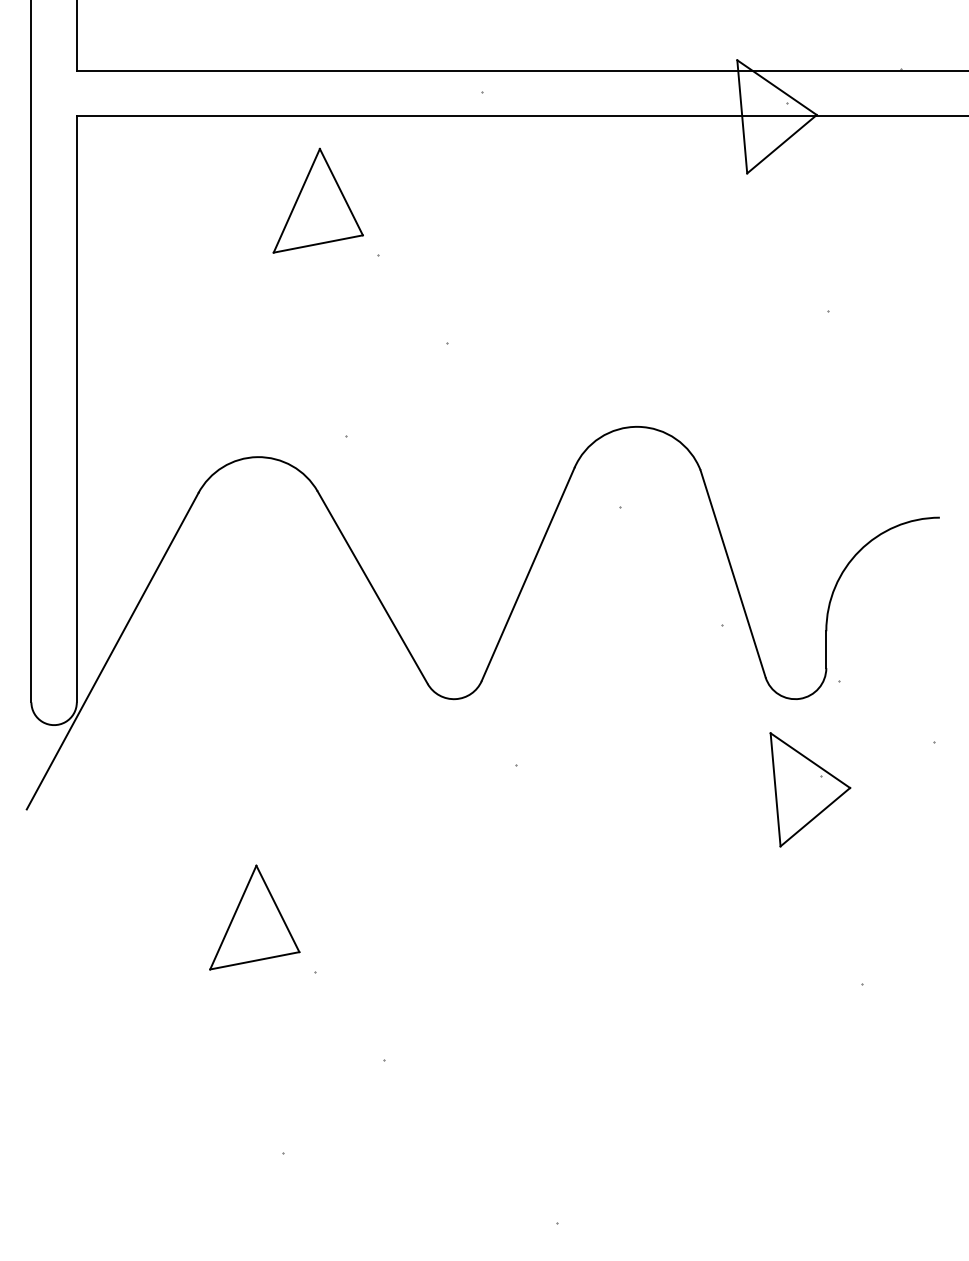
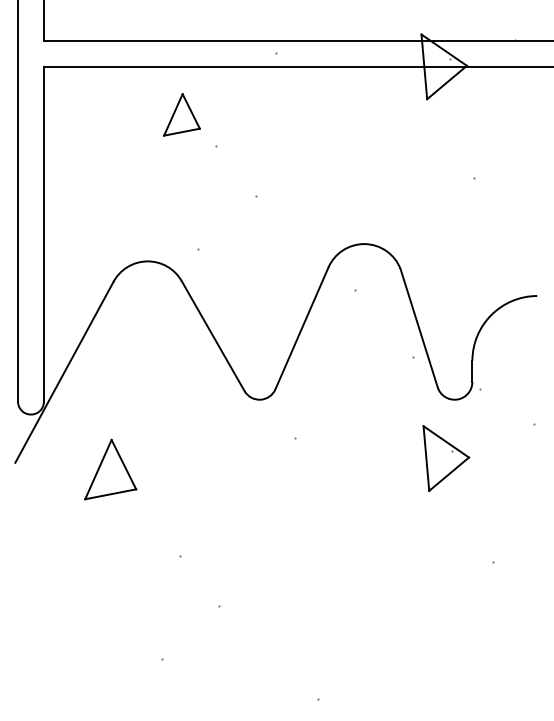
part: (317, 200) -> (181, 114), size x0.7
part: (810, 789) -> (446, 458), moved
part: (254, 917) -> (110, 469), moved

